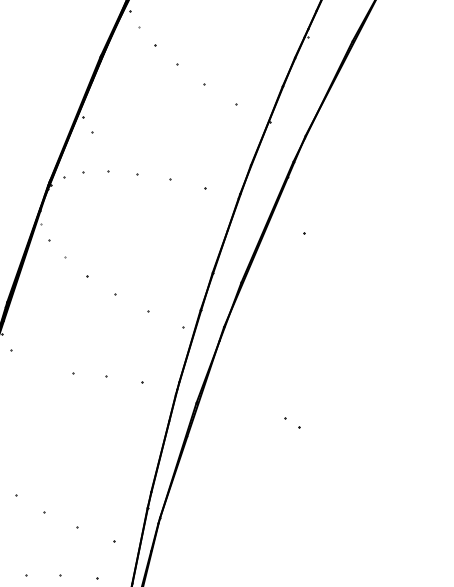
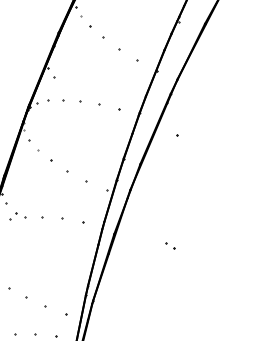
part: (29, 372) -> (17, 216), added

